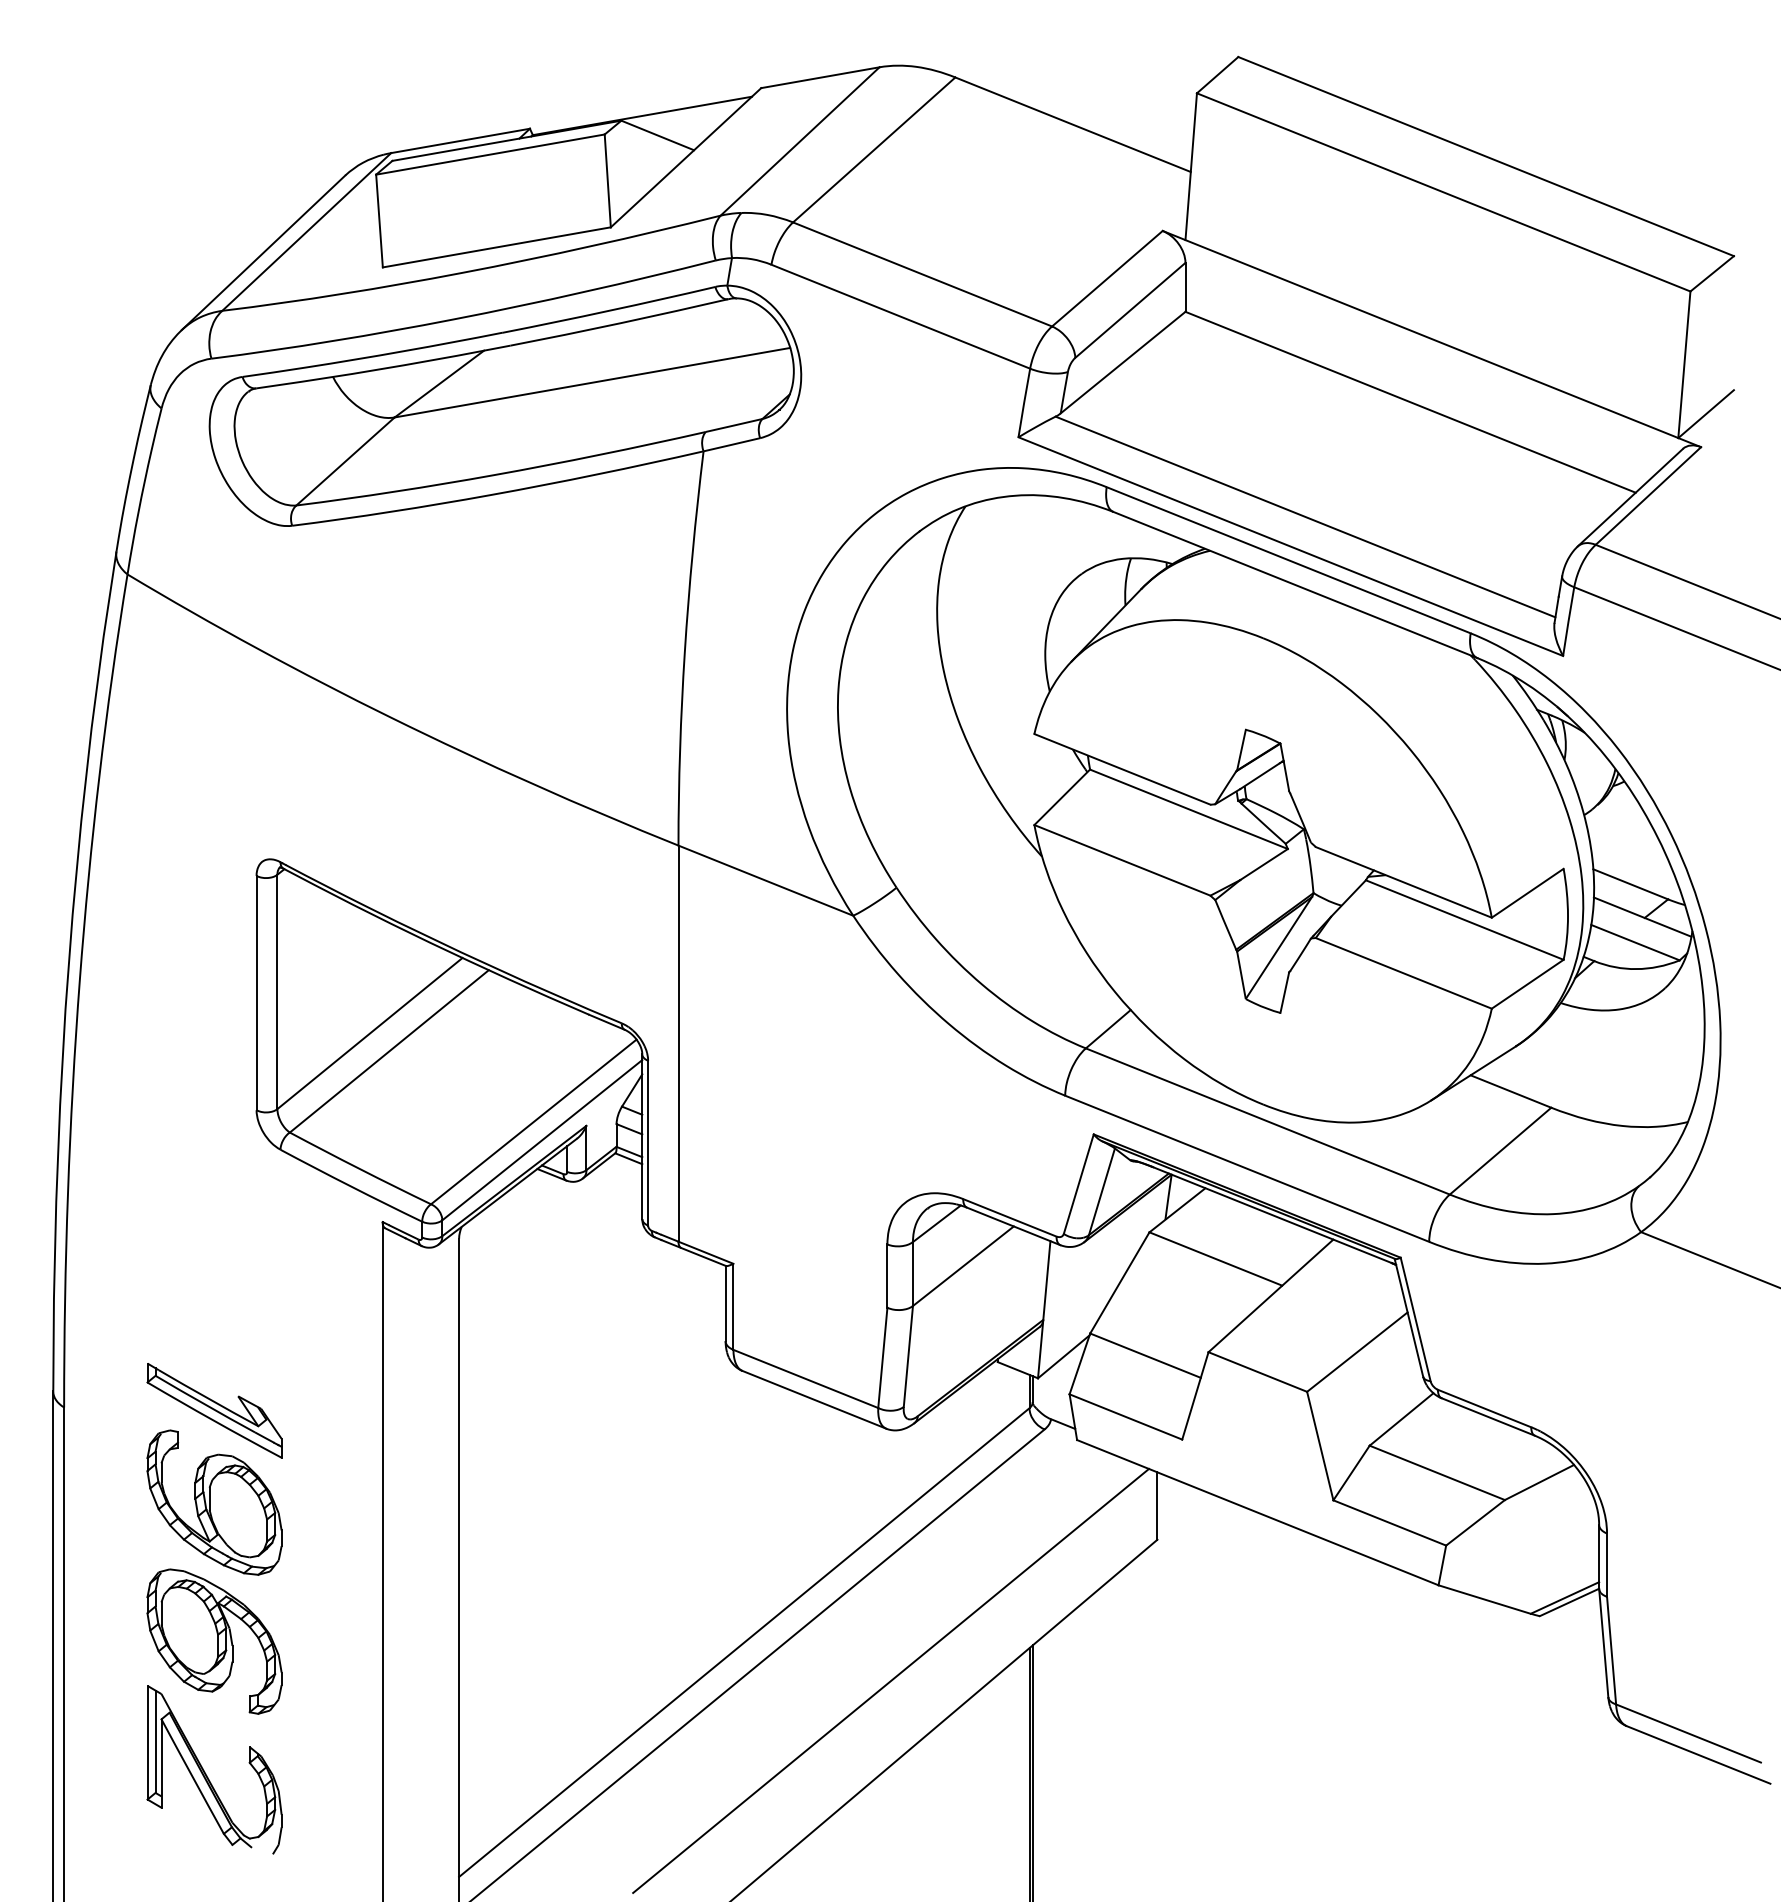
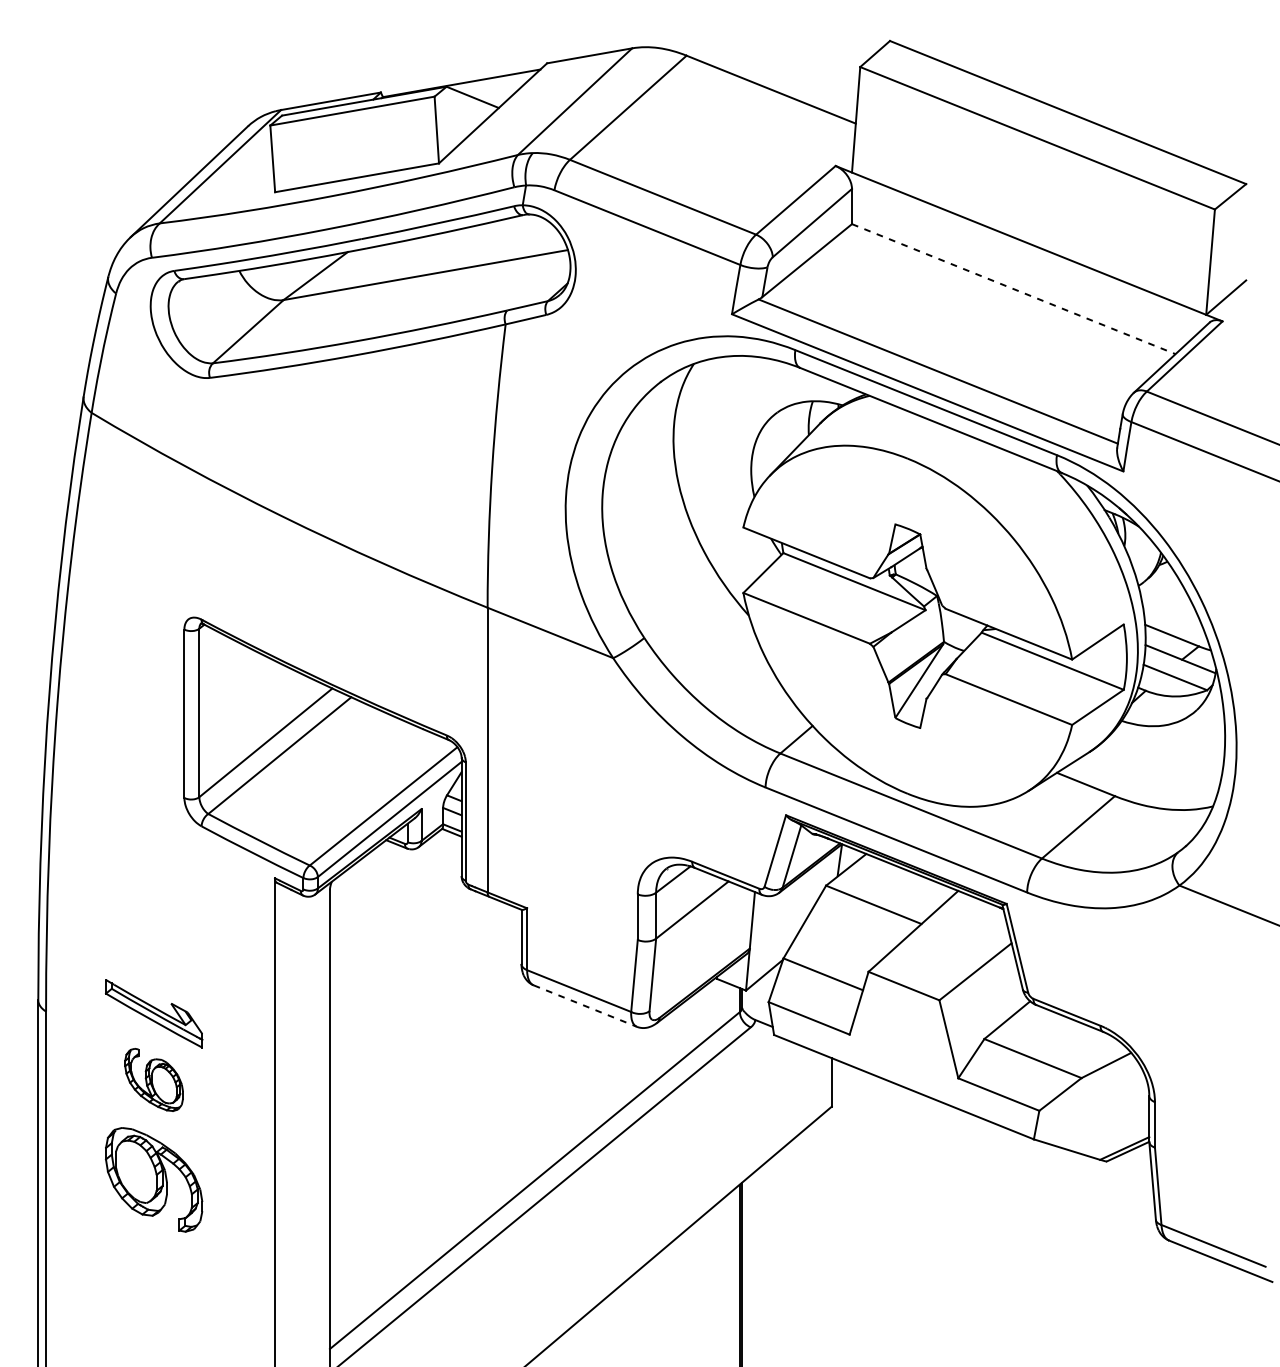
line: (1410, 402) -> (1013, 289), solid -> dashed
line: (814, 1400) -> (585, 1006), solid -> dashed
part: (214, 1502) -> (154, 1079), size x0.6
line: (891, 1680) -> (640, 1207), removed
part: (206, 1773) -> (148, 1274), removed

